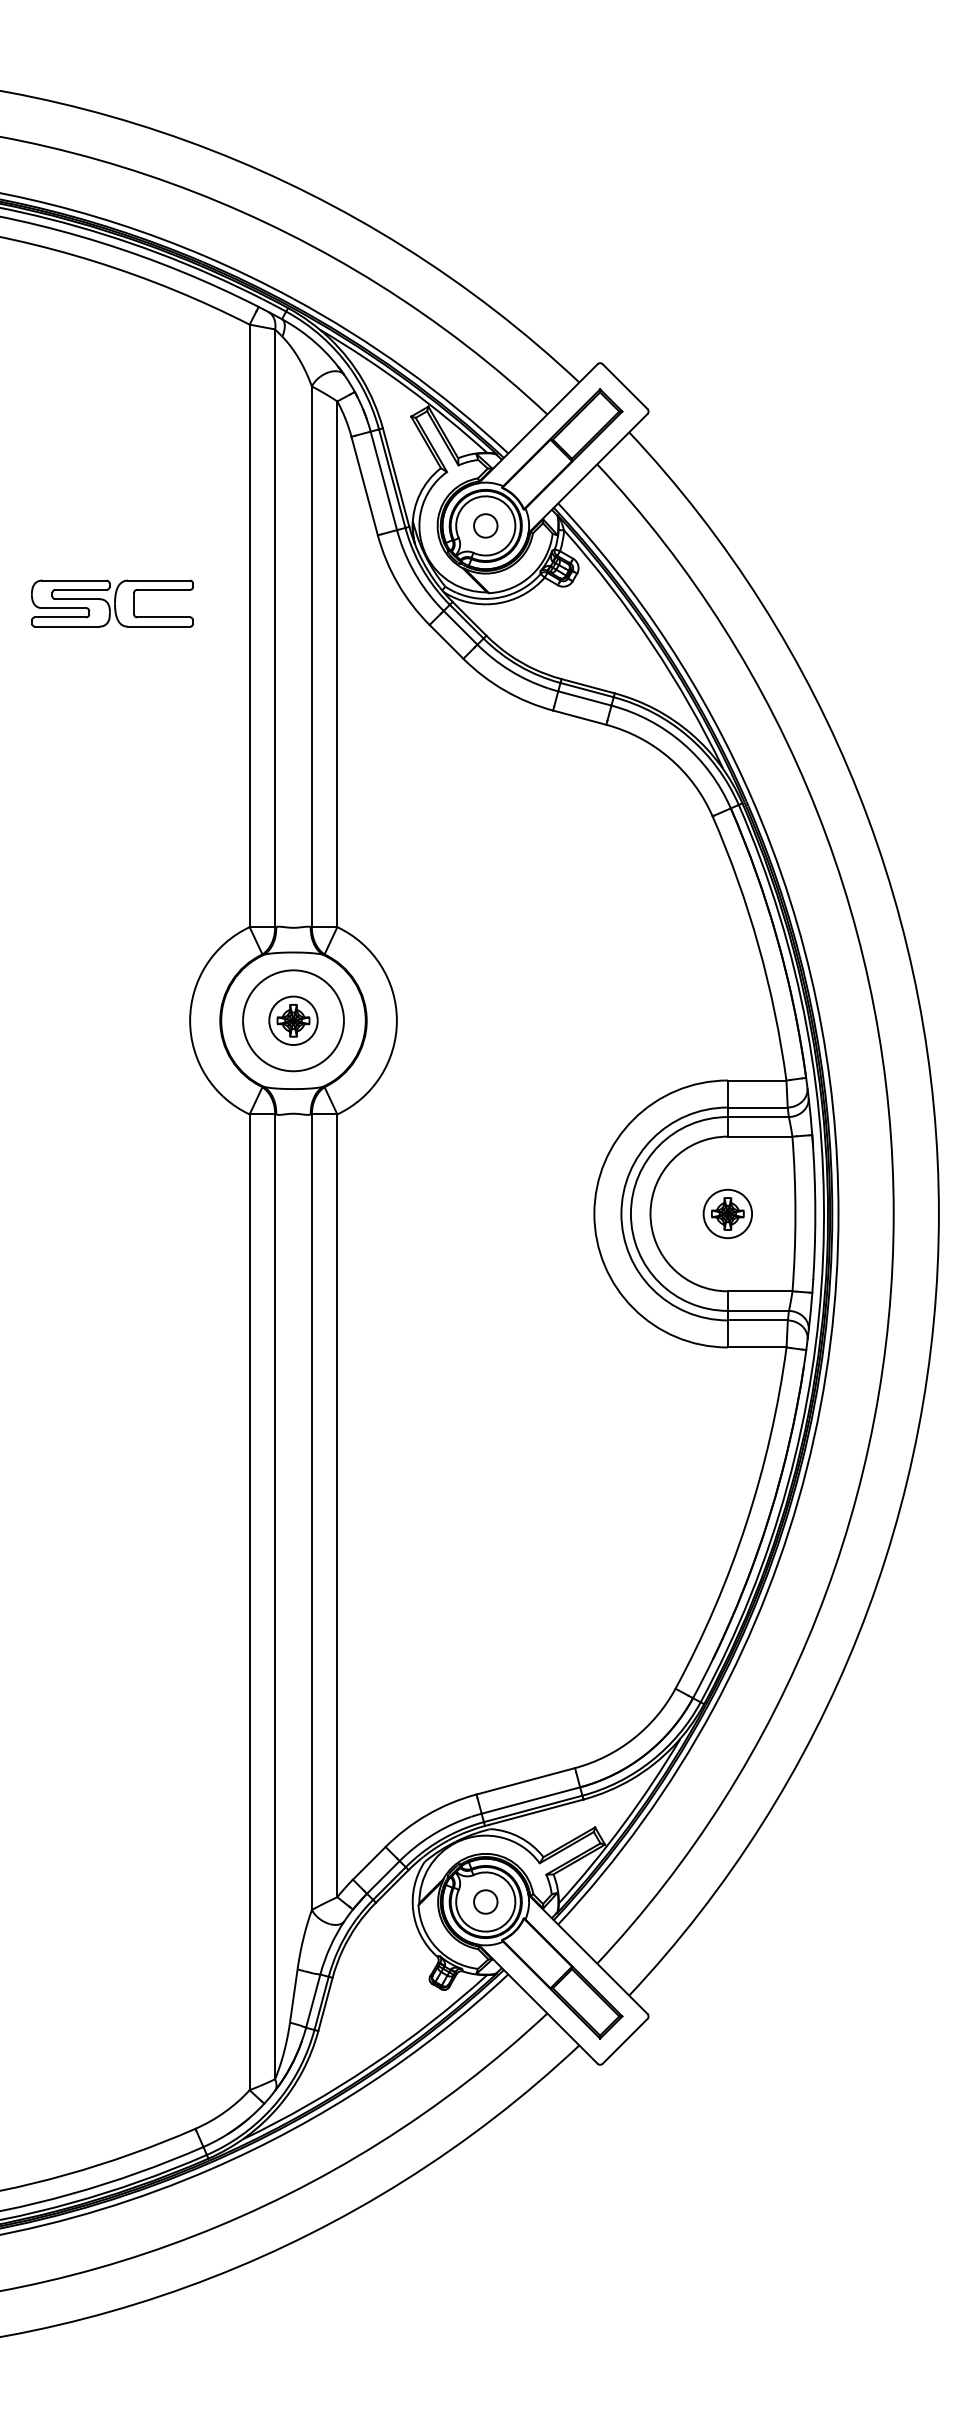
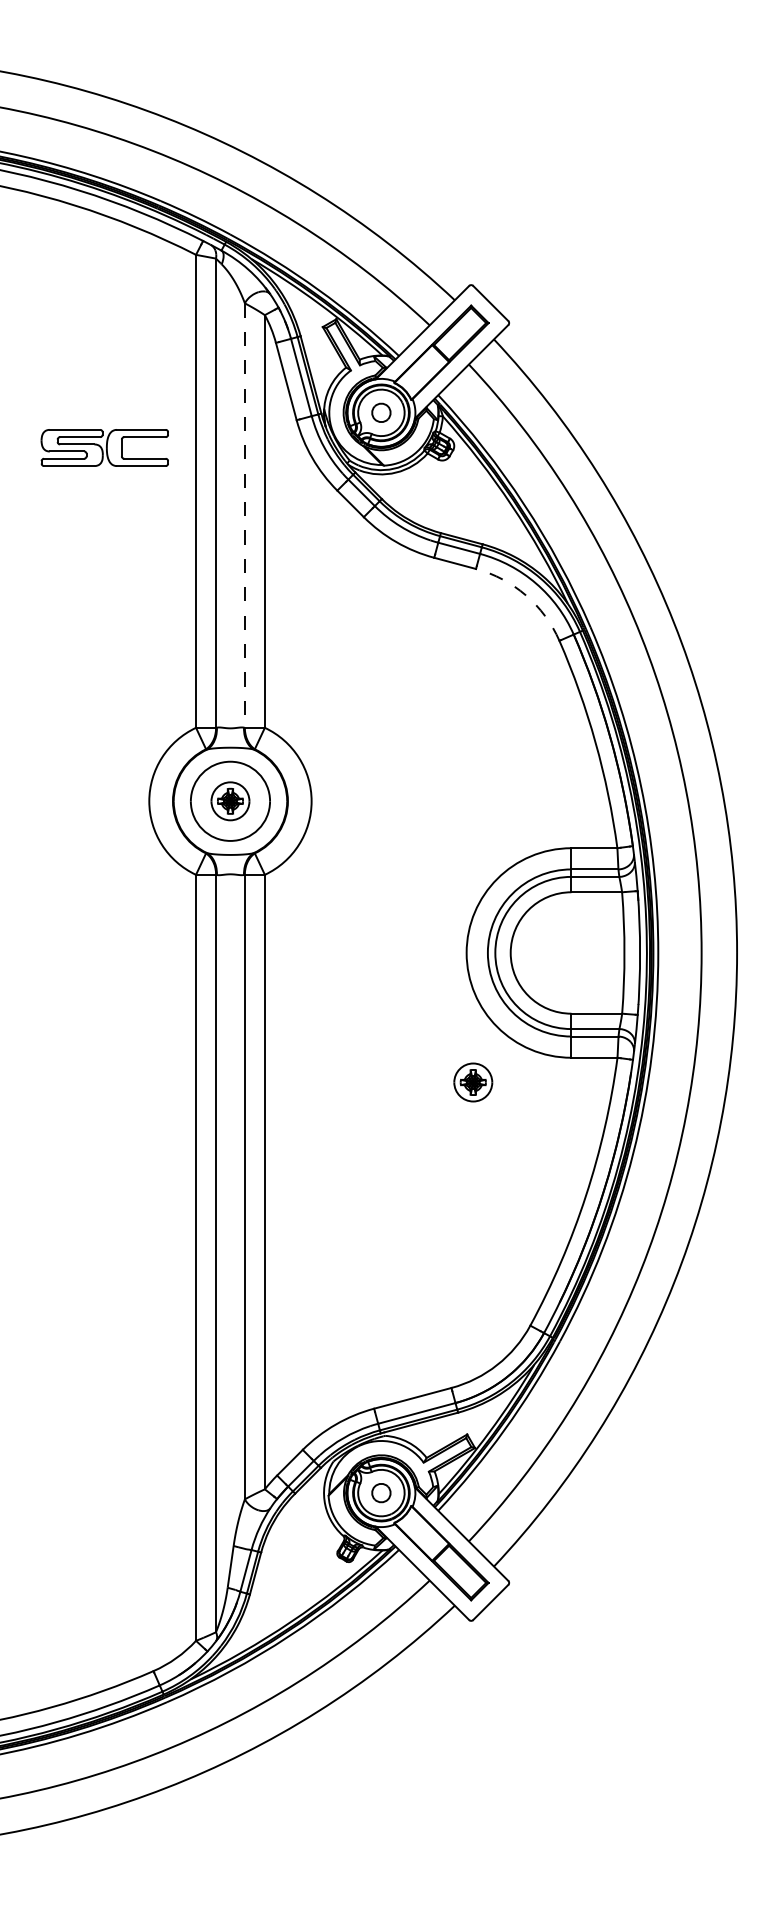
part: (112, 603) -> (104, 447), moved
line: (311, 657) -> (244, 516), solid -> dashed
arc: (669, 758) -> (525, 595), solid -> dashed
part: (727, 1213) -> (473, 1082), moved

